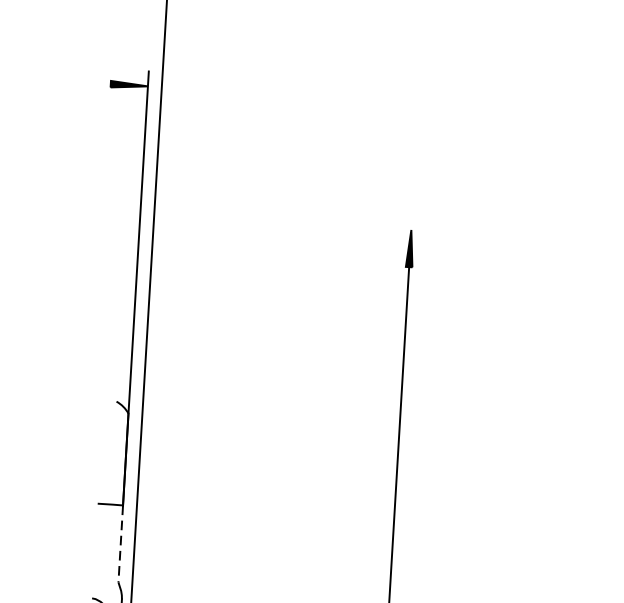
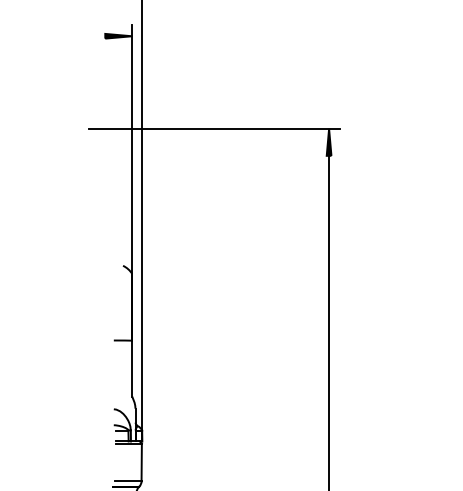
line: (252, 220) -> (213, 128), added
line: (121, 543) -> (132, 368), dashed -> solid

